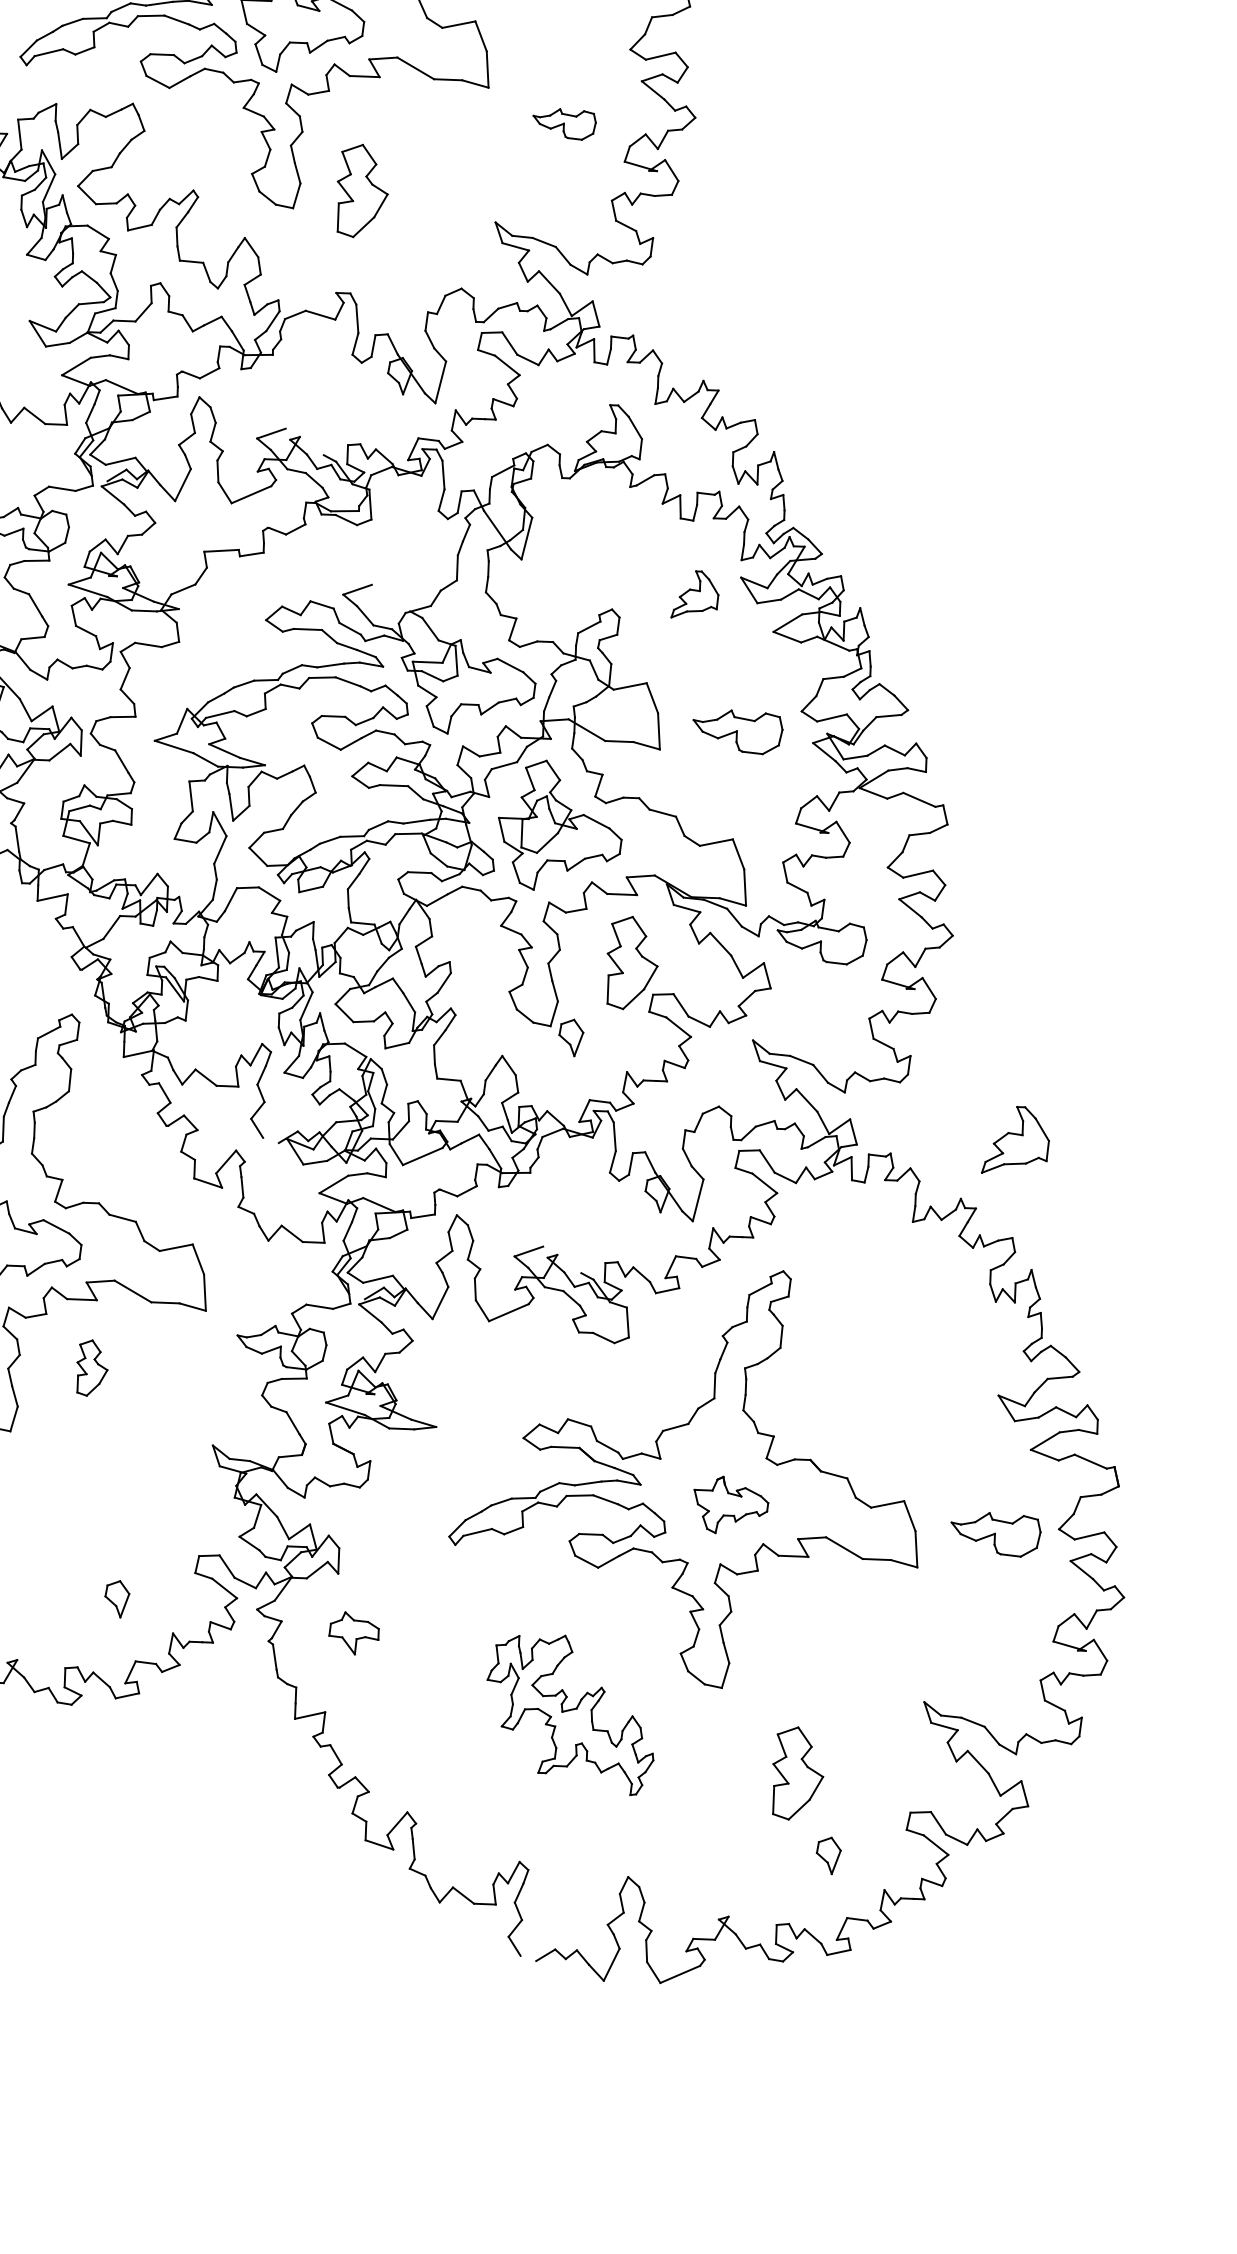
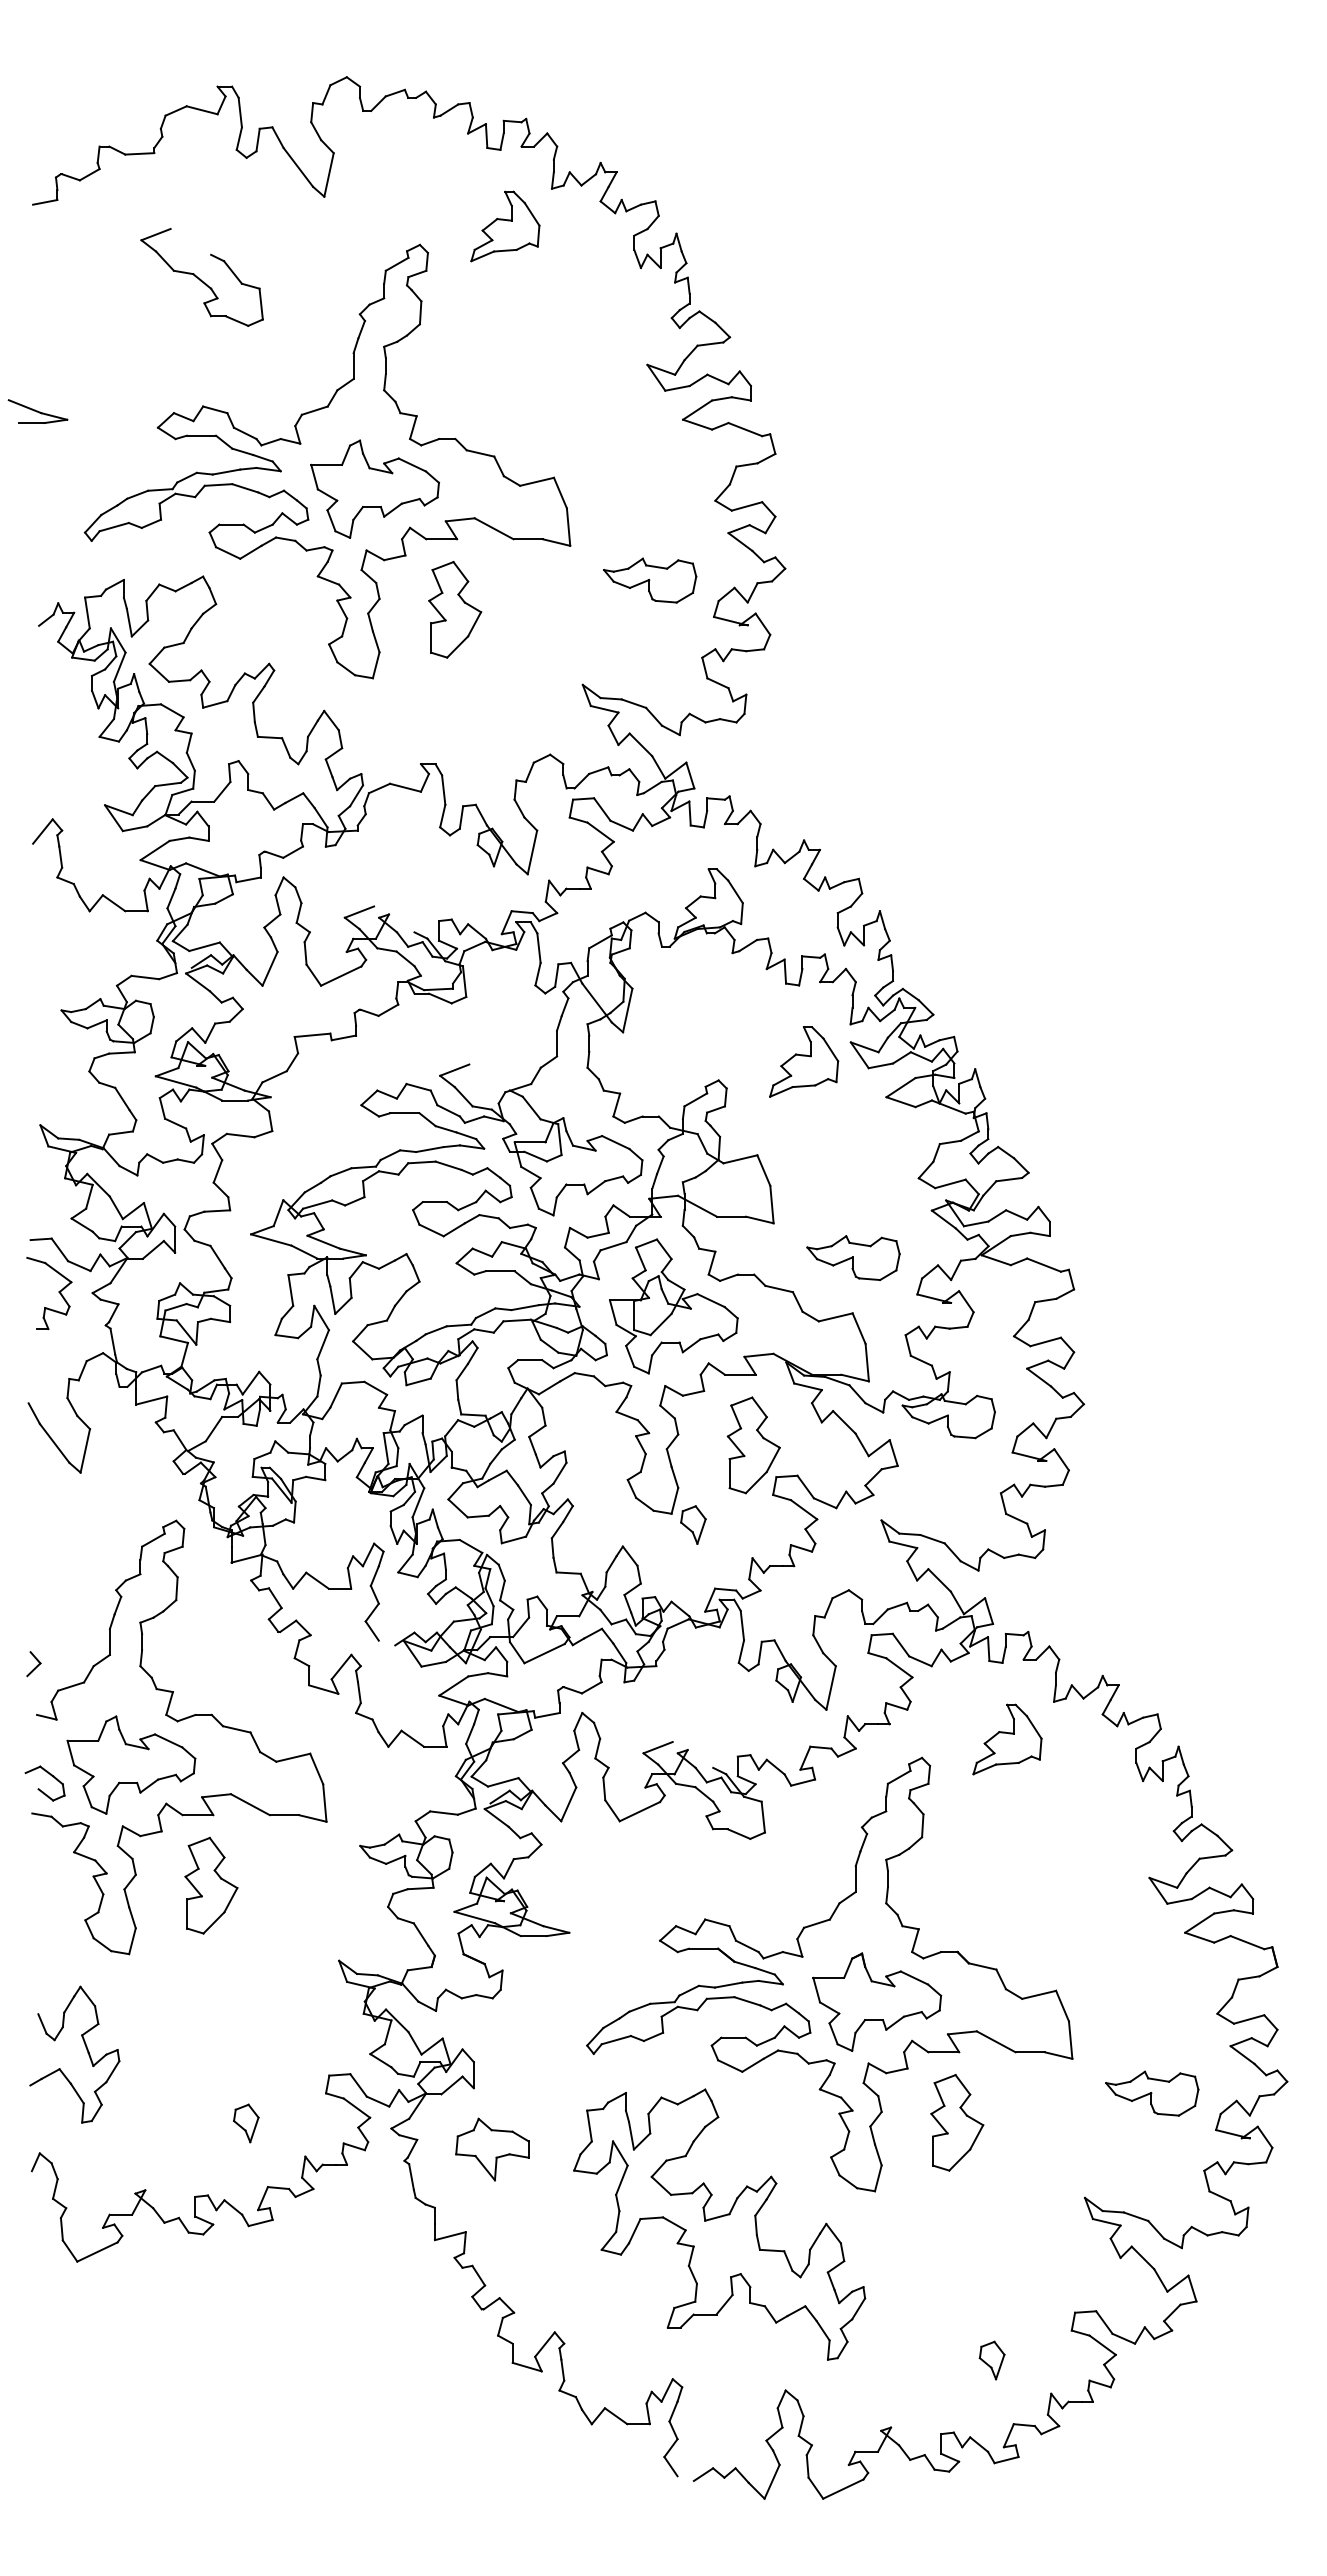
part: (564, 124) -> (650, 580), size x1.43
part: (363, 190) -> (455, 609), moved
part: (695, 594) -> (804, 1061), size x1.43
part: (737, 731) -> (853, 1257), moved
part: (1016, 1140) -> (1007, 1739), moved
part: (92, 1368) -> (211, 1885), size x1.67
part: (731, 1504) -> (877, 2001), size x1.67
part: (996, 1534) -> (1152, 2093), moved
part: (354, 1633) -> (492, 2149), size x1.43
part: (570, 1714) -> (719, 2224), size x1.67
part: (798, 1773) -> (957, 2122), moved

